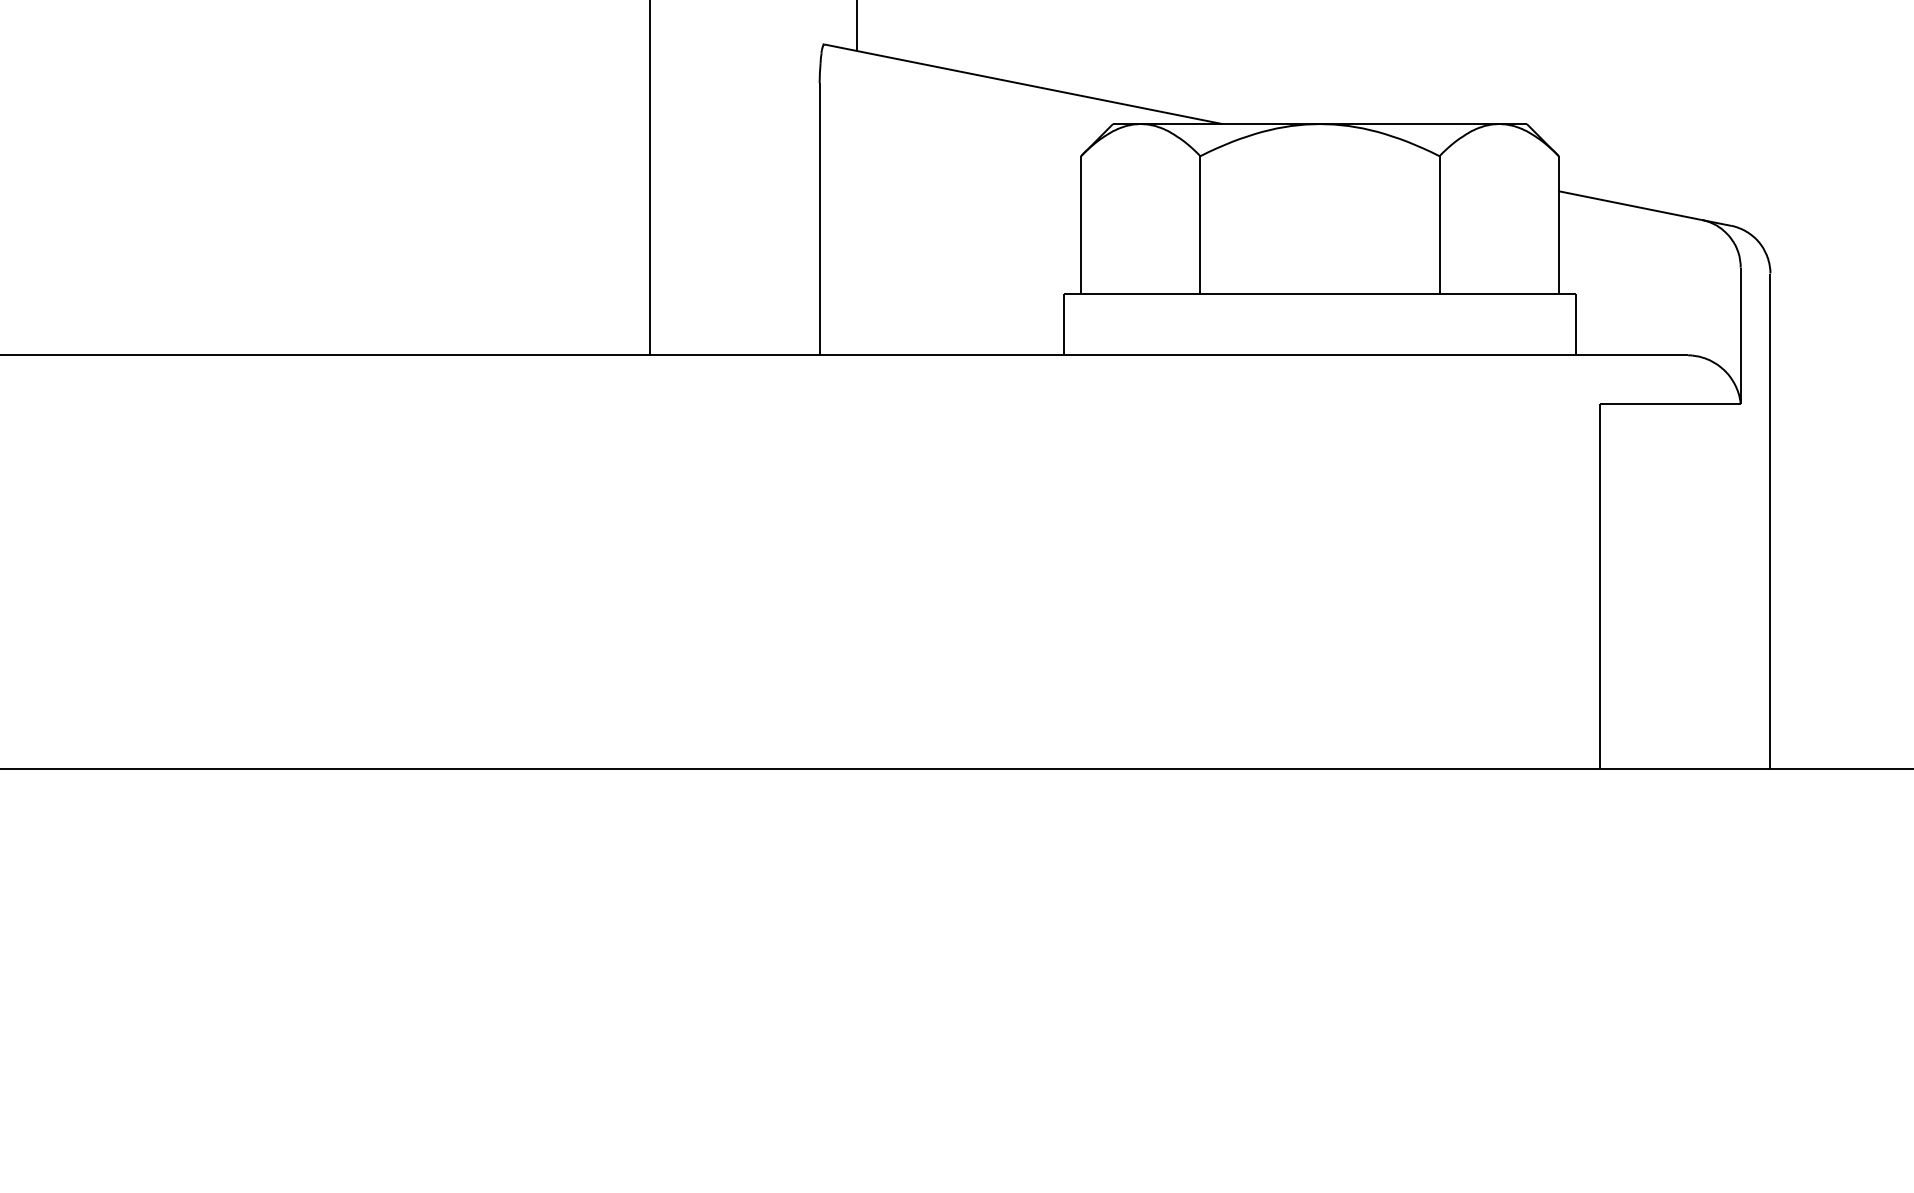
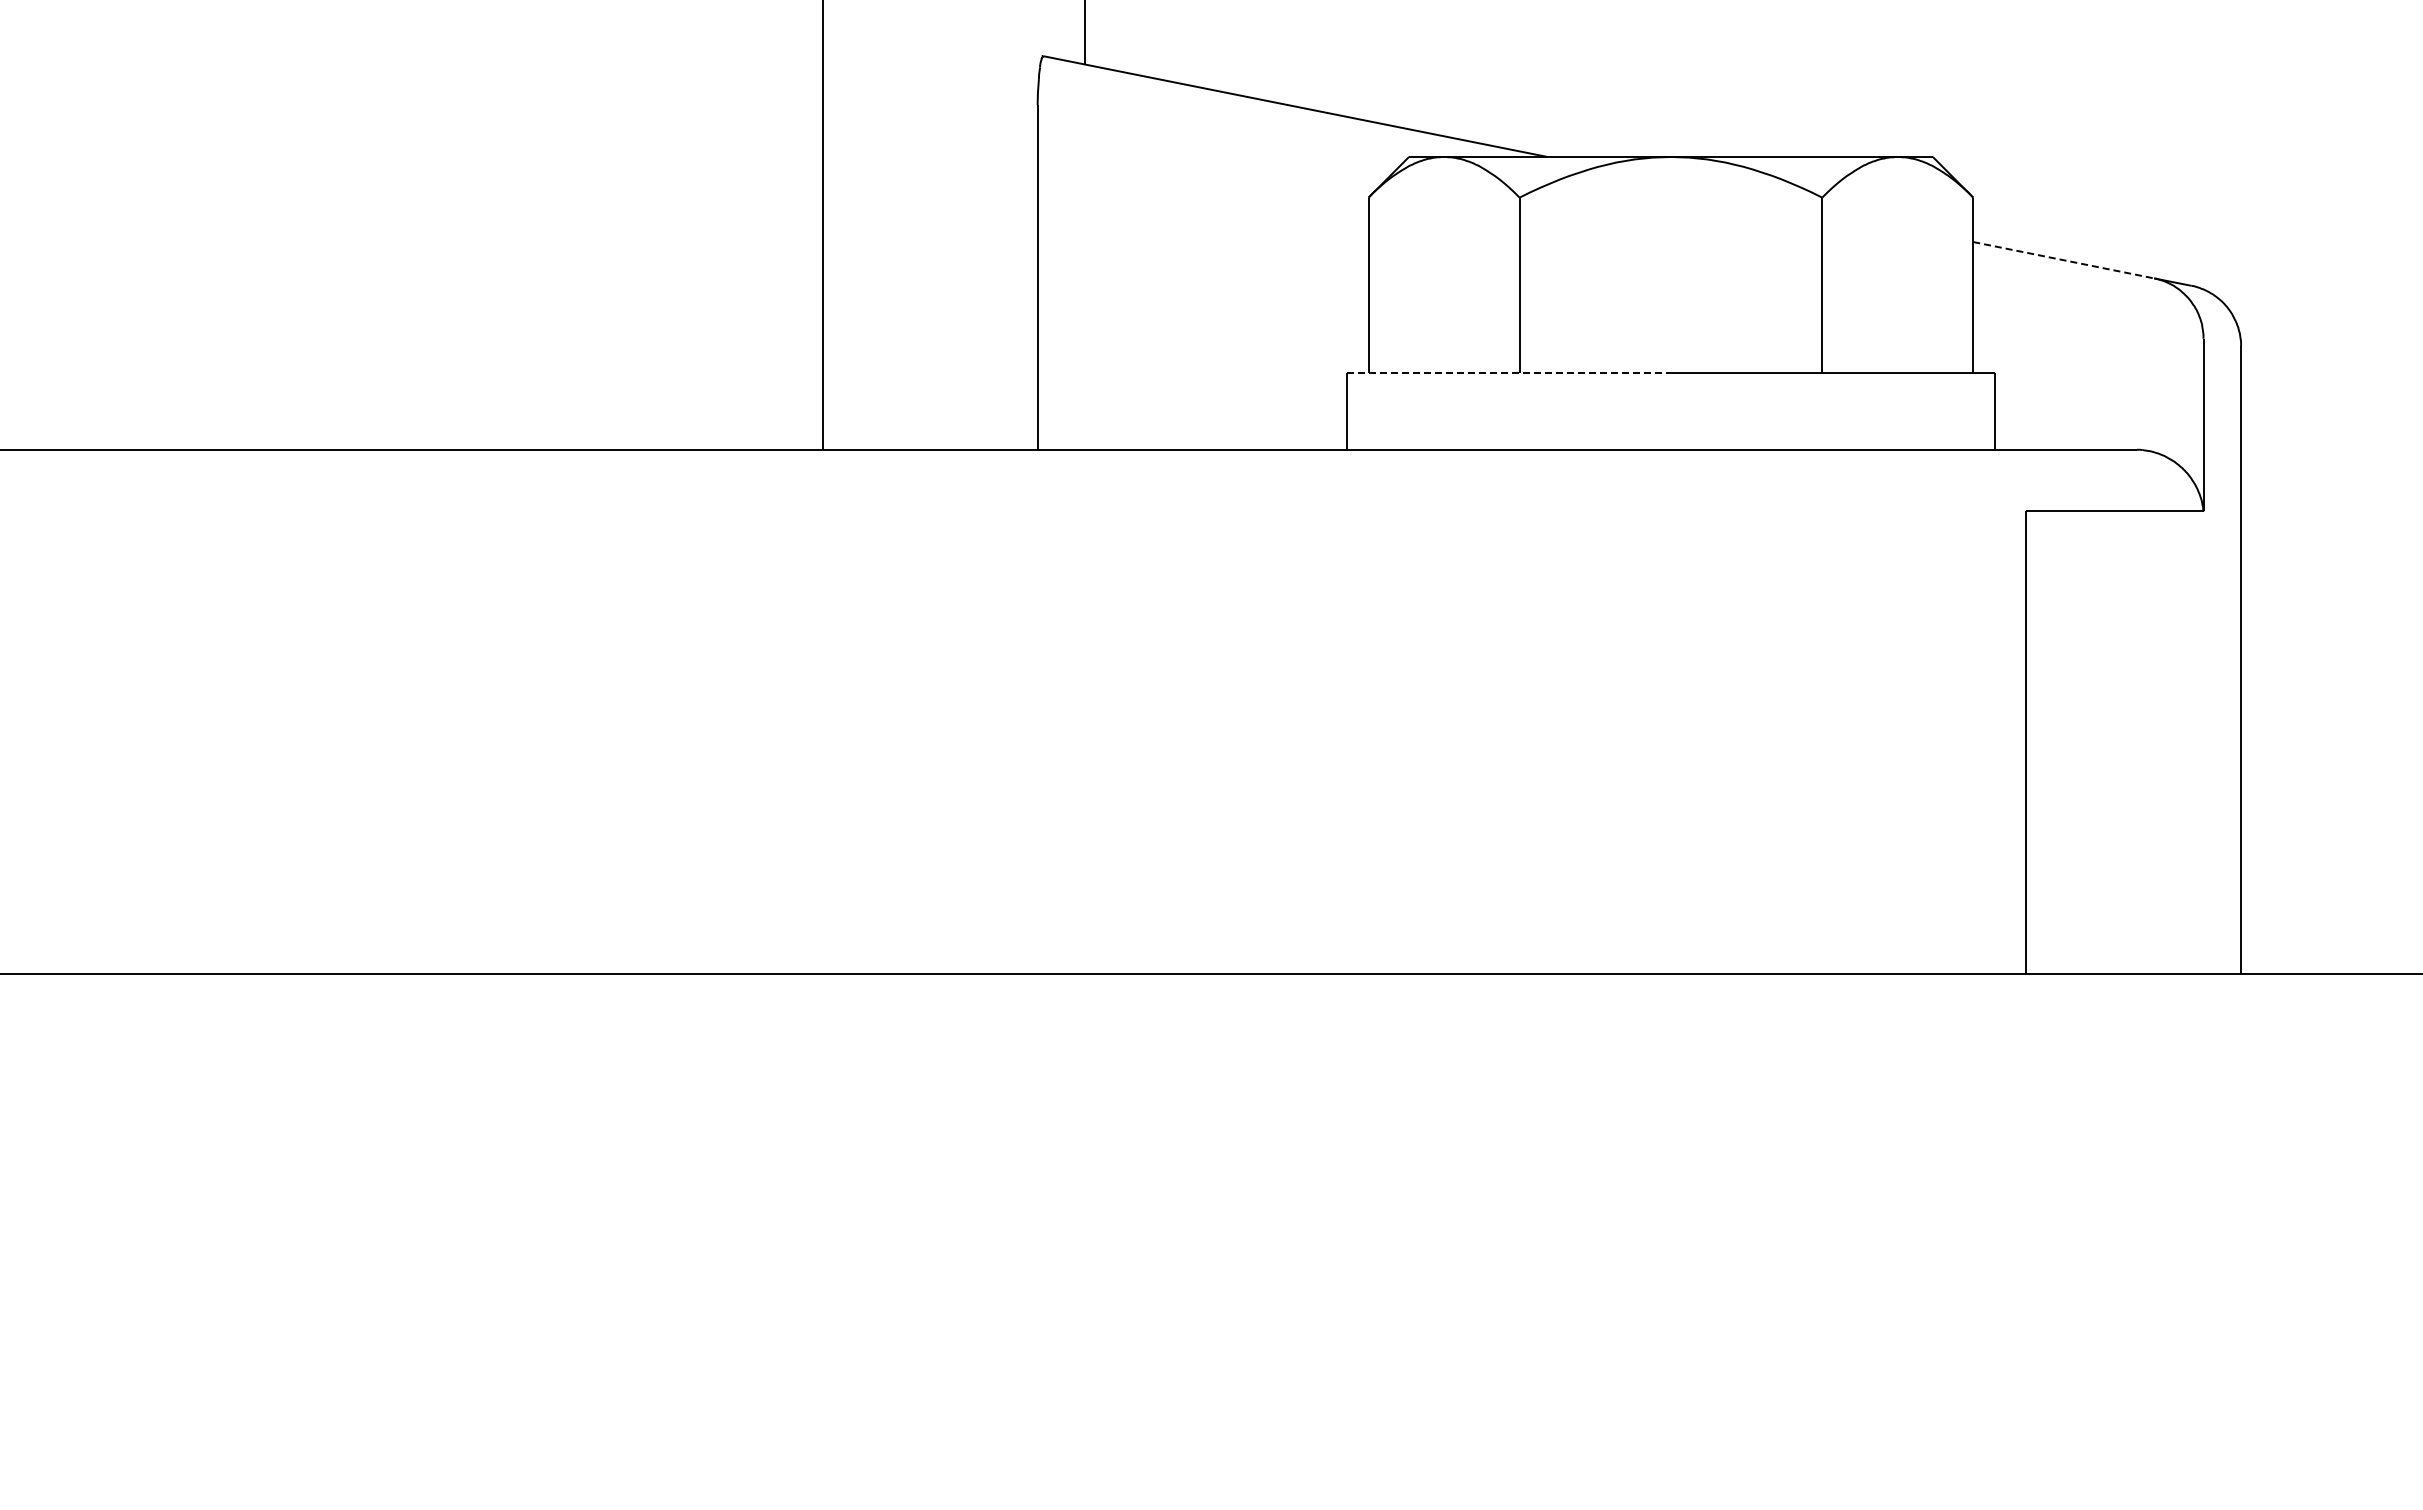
line: (1630, 205) -> (2064, 260), solid -> dashed
line: (1192, 294) -> (1509, 372), solid -> dashed

